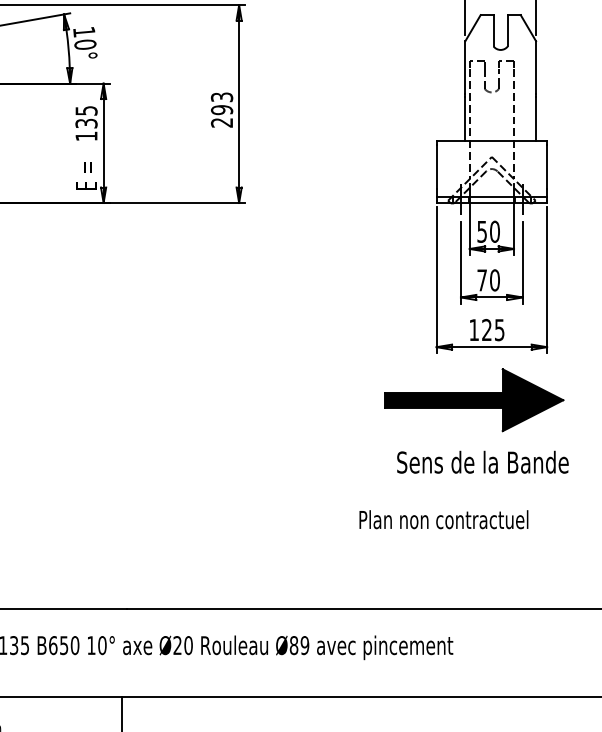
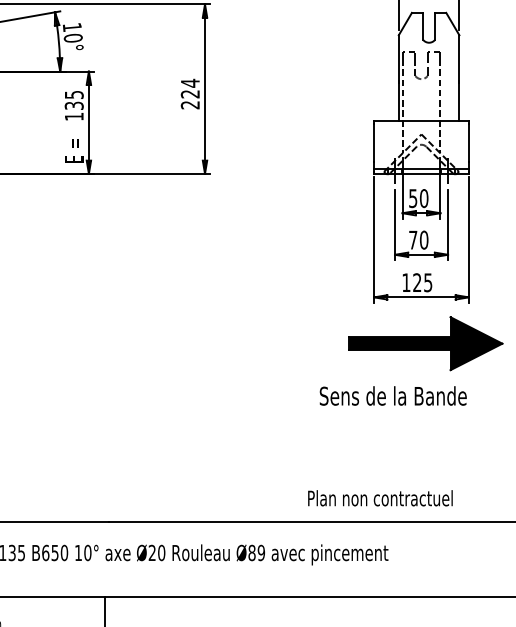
text: (221, 103) -> (189, 88), 293 -> 224
part: (474, 400) -> (426, 343), moved
text: (482, 461) -> (392, 395), moved
text: (443, 519) -> (380, 498), moved

